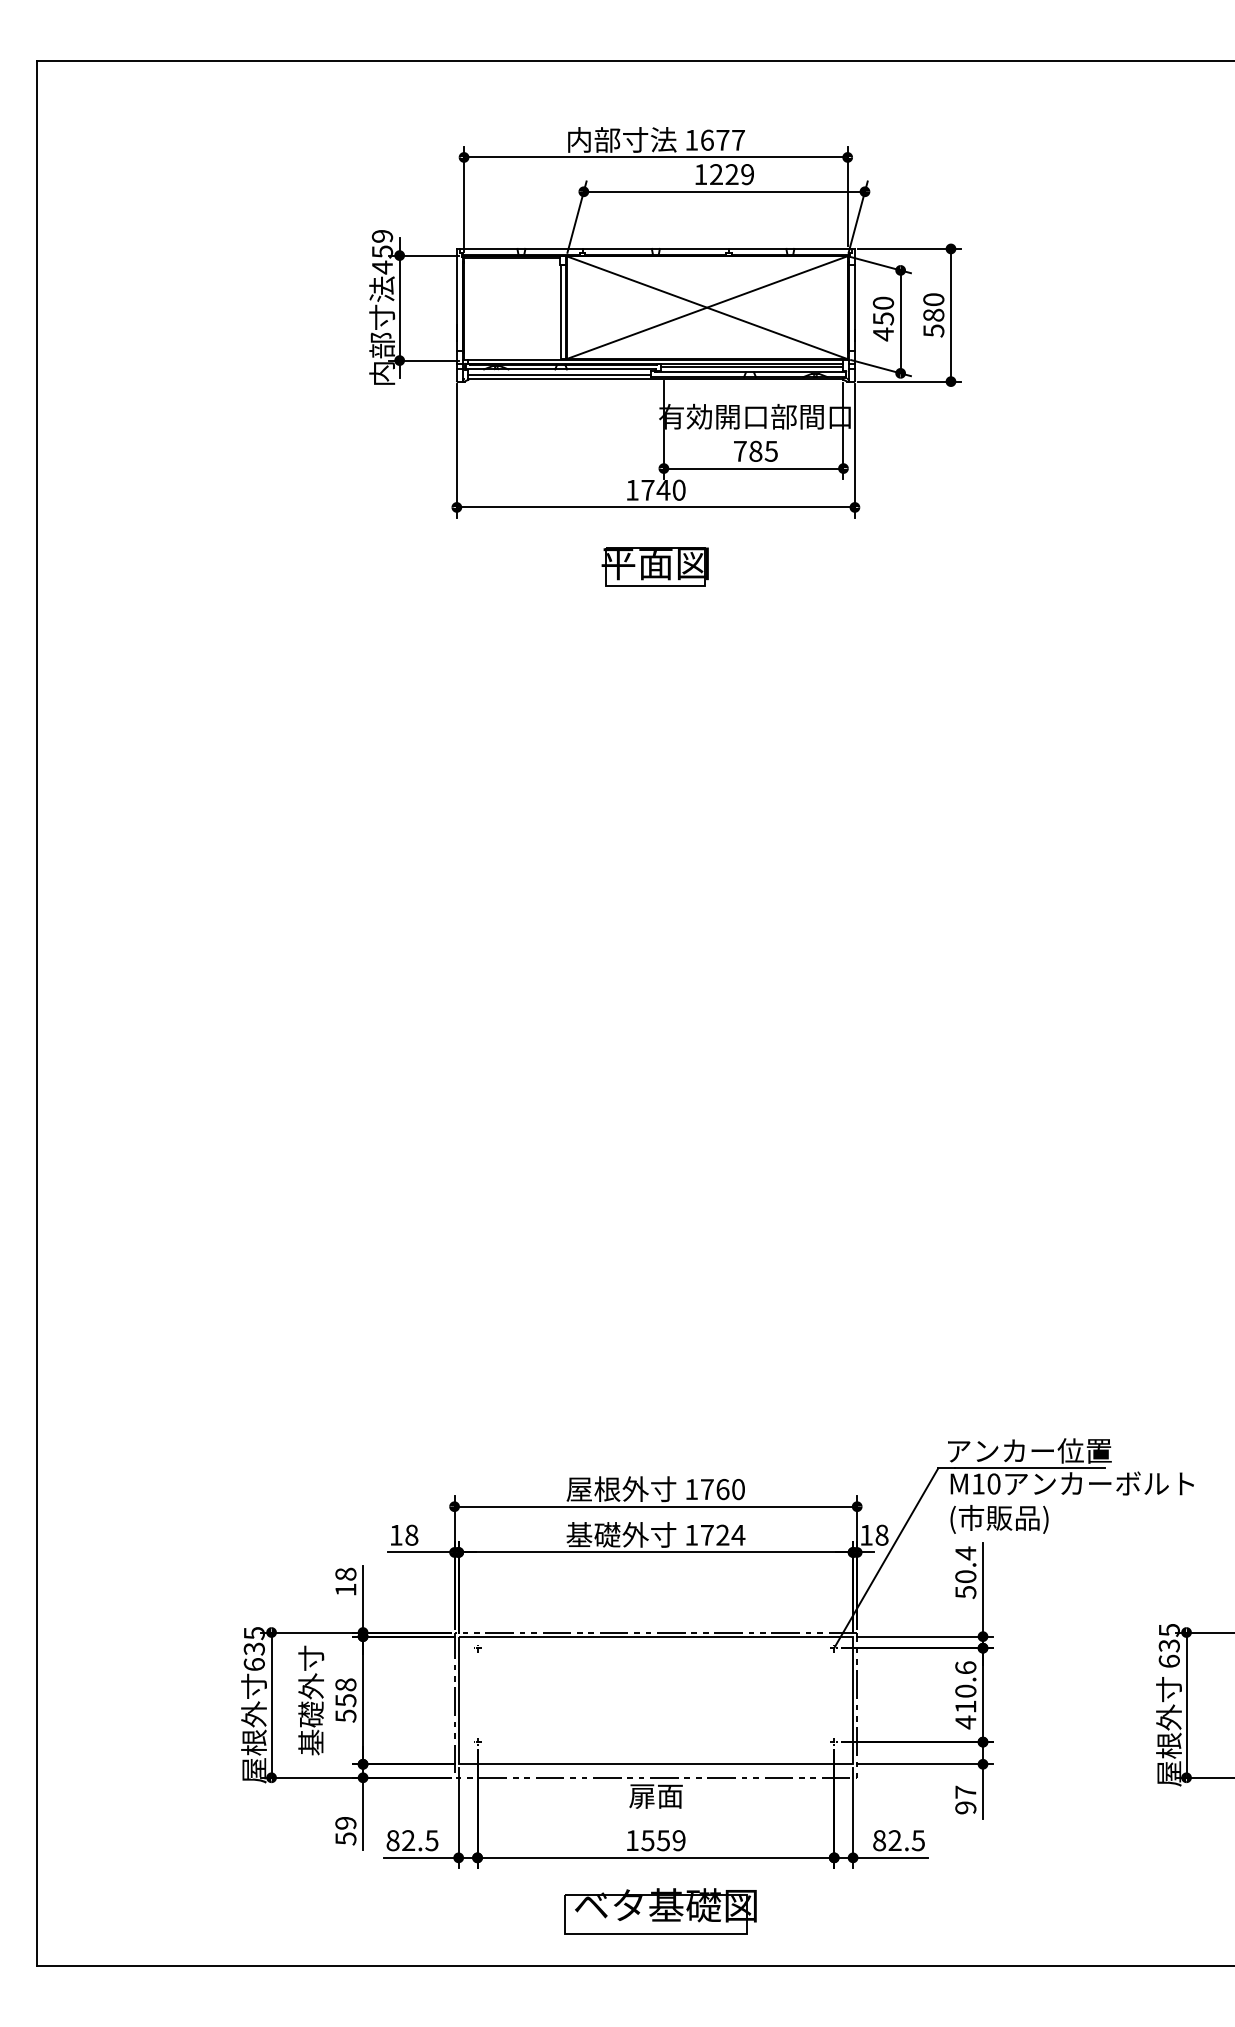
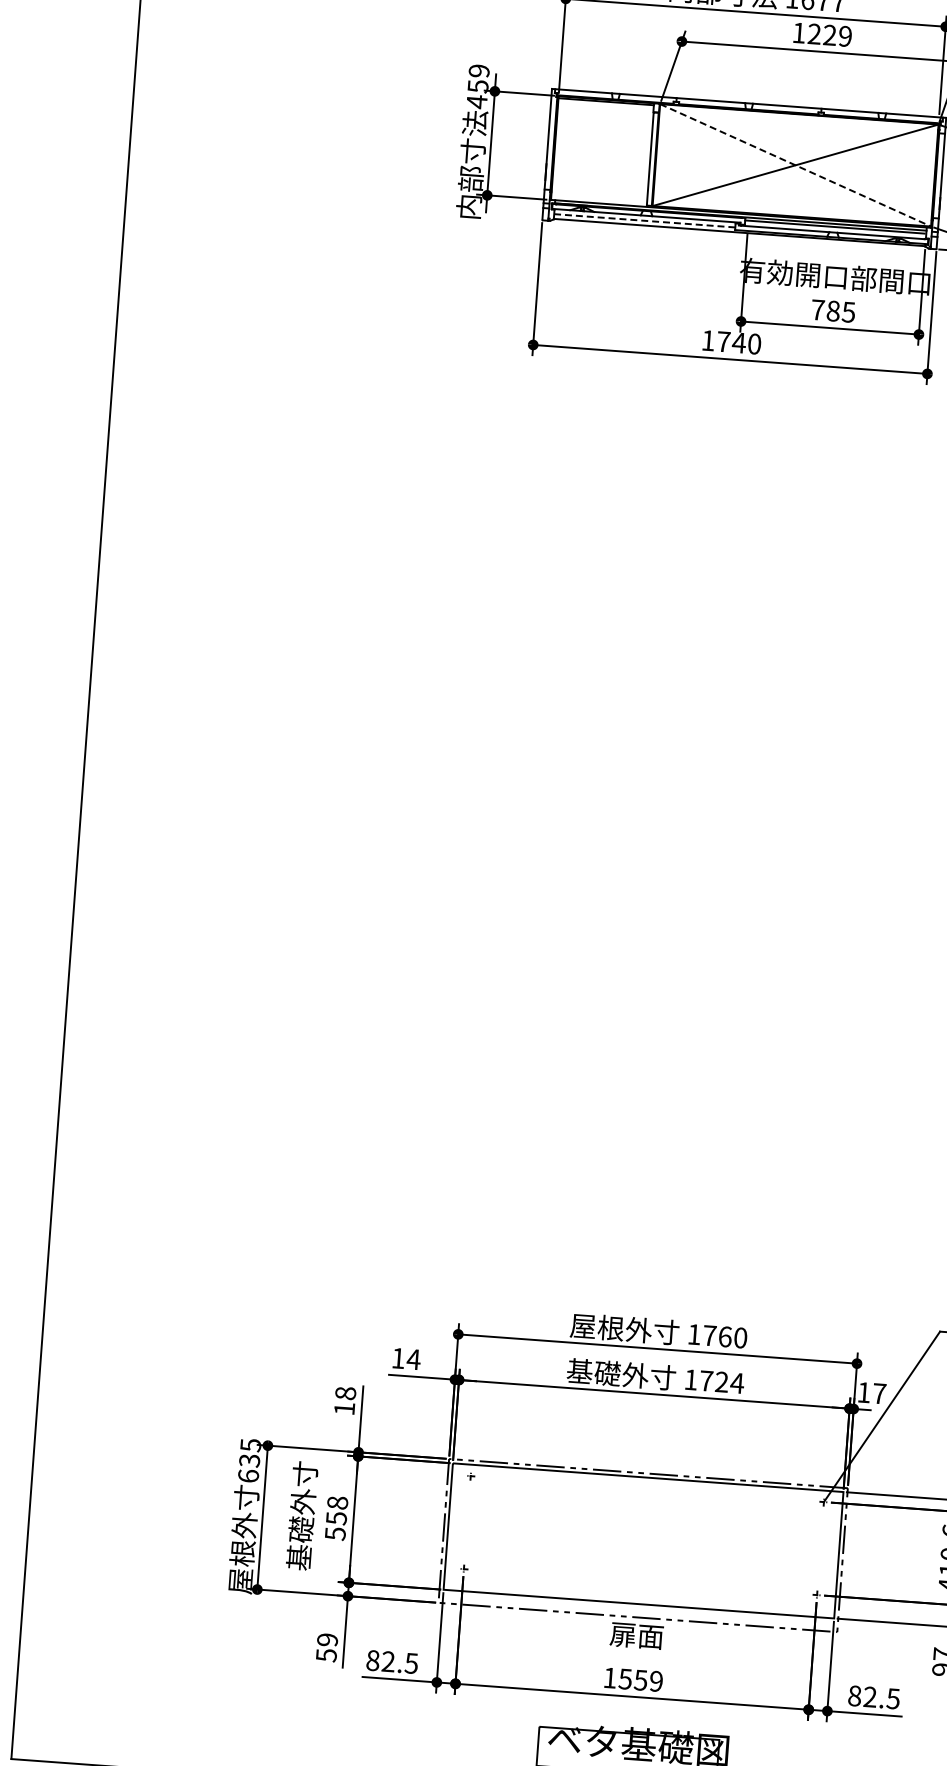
line: (707, 307) -> (795, 165), solid -> dashed
line: (559, 374) -> (644, 220), solid -> dashed
part: (654, 566) -> (724, 417), removed
text: (411, 1534) -> (413, 1358), 18 -> 14
text: (881, 1534) -> (879, 1392), 18 -> 17

